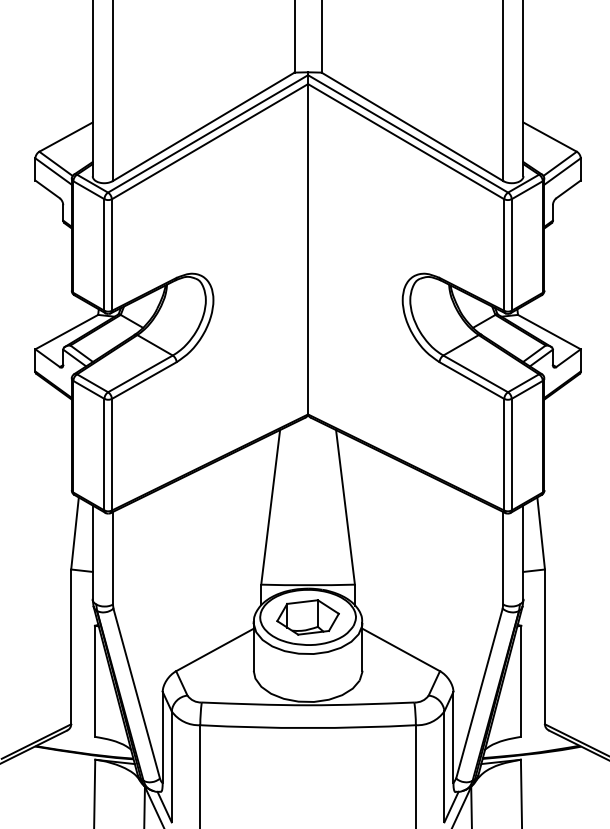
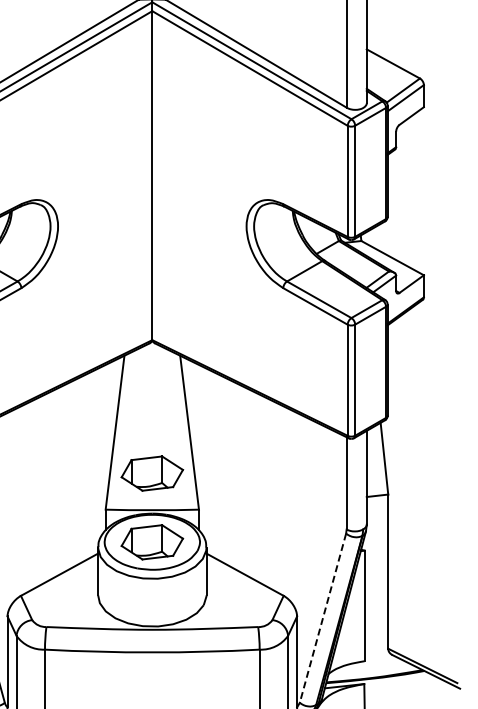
part: (307, 548) -> (151, 473), added
line: (479, 694) -> (323, 619), solid -> dashed

